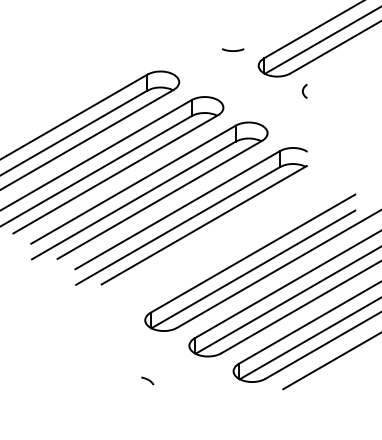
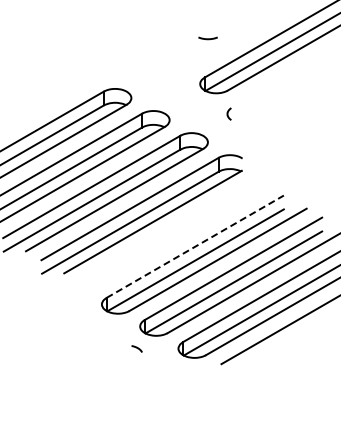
curve: (232, 50) -> (207, 38), moved
curve: (304, 90) -> (228, 113), moved
line: (253, 253) -> (195, 246), solid -> dashed
curve: (147, 380) -> (136, 348), moved

